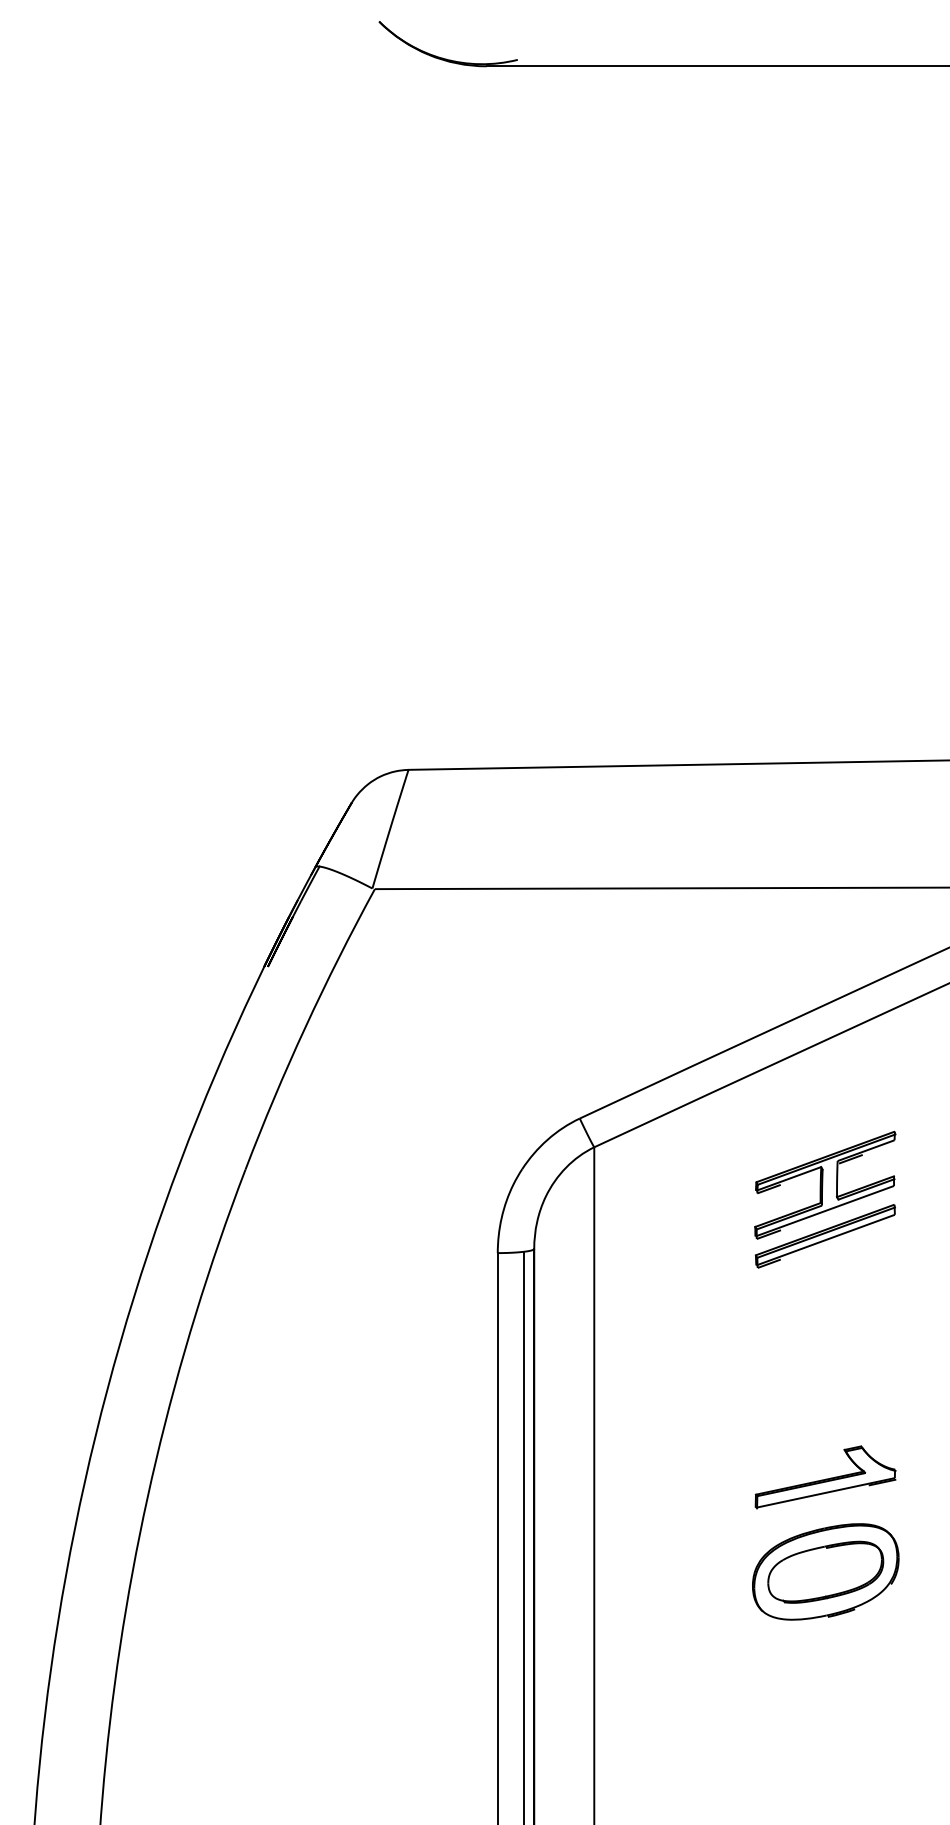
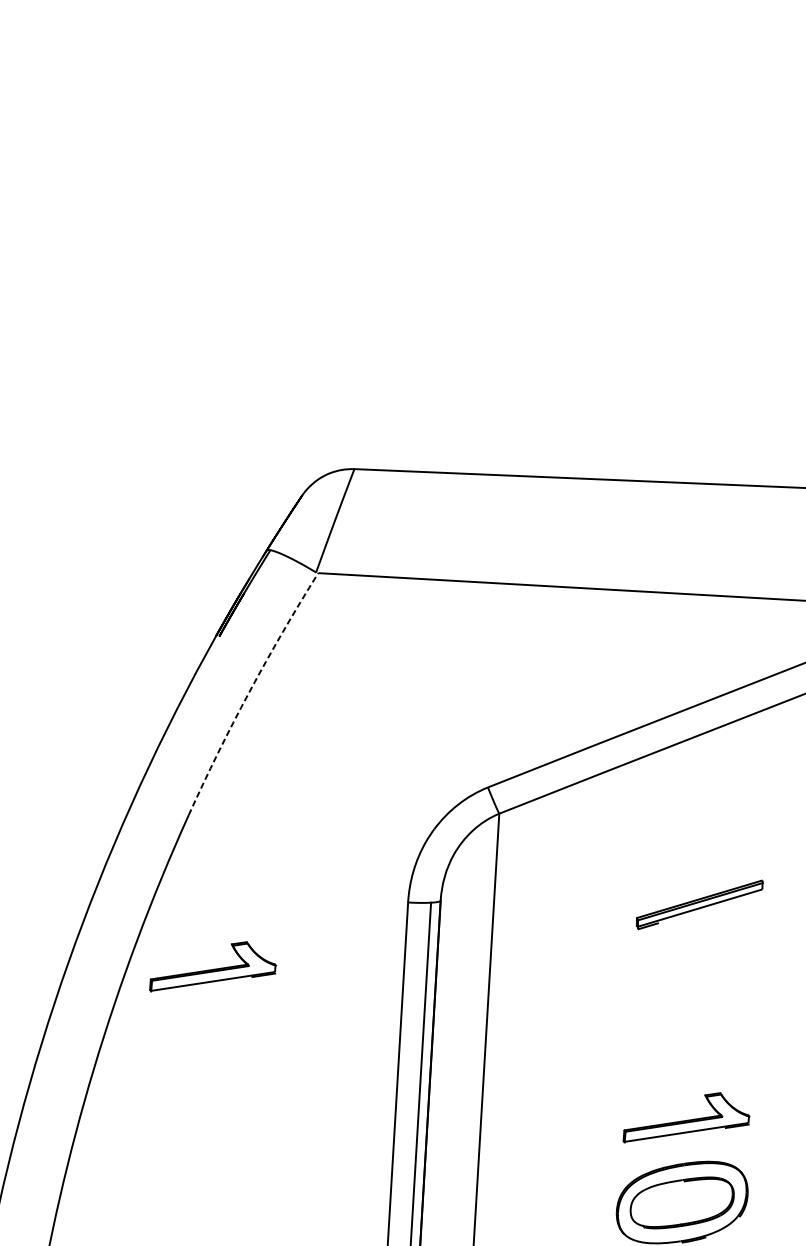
arc: (305, 1027) -> (249, 692), solid -> dashed
part: (825, 1184) -> (702, 858), removed
part: (283, 1339) -> (213, 967), added

